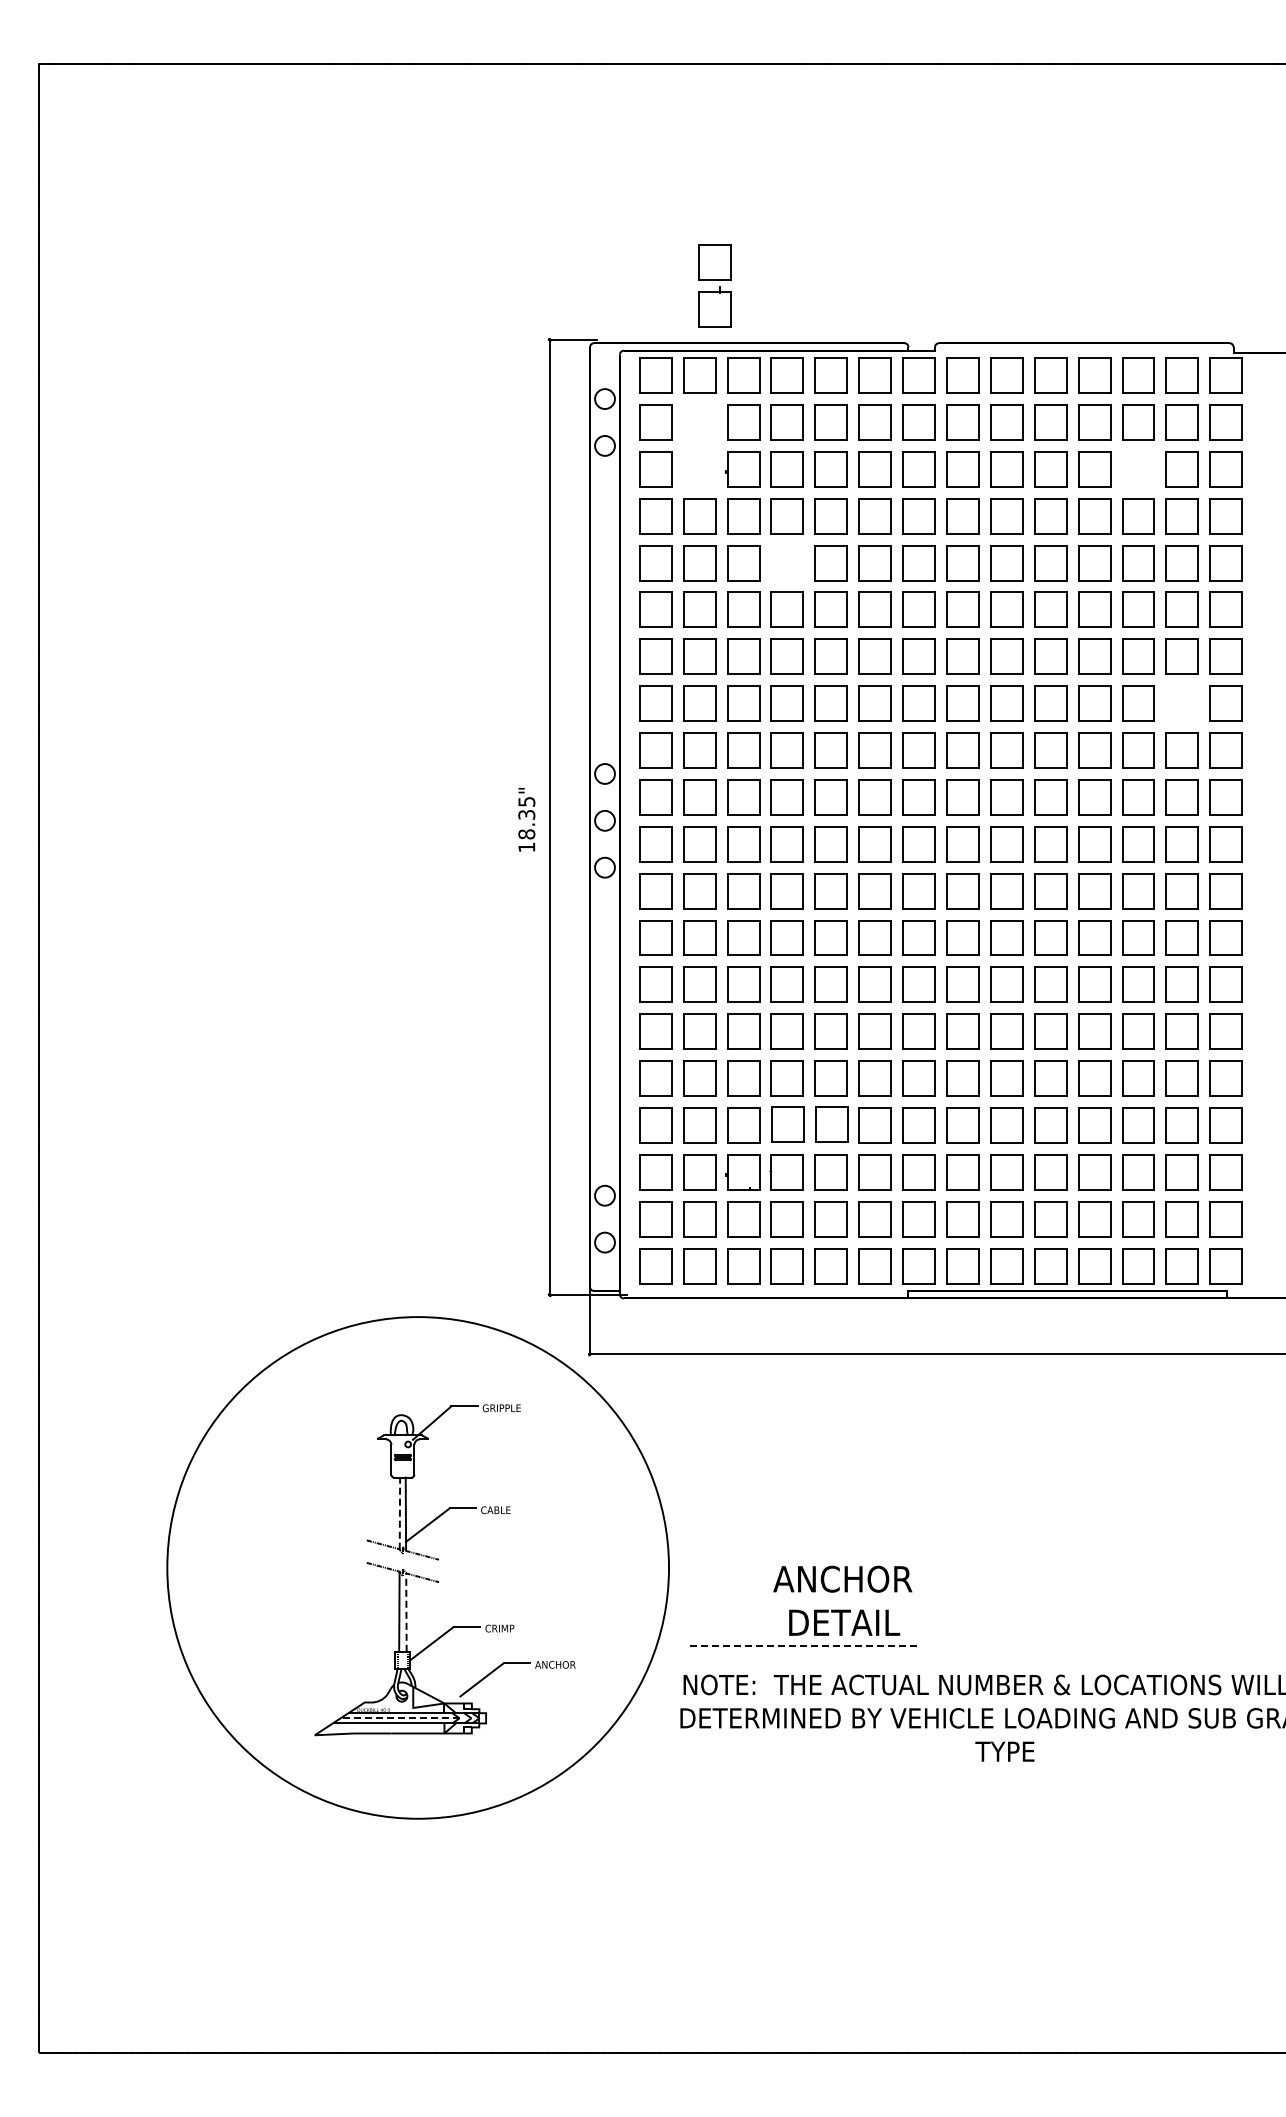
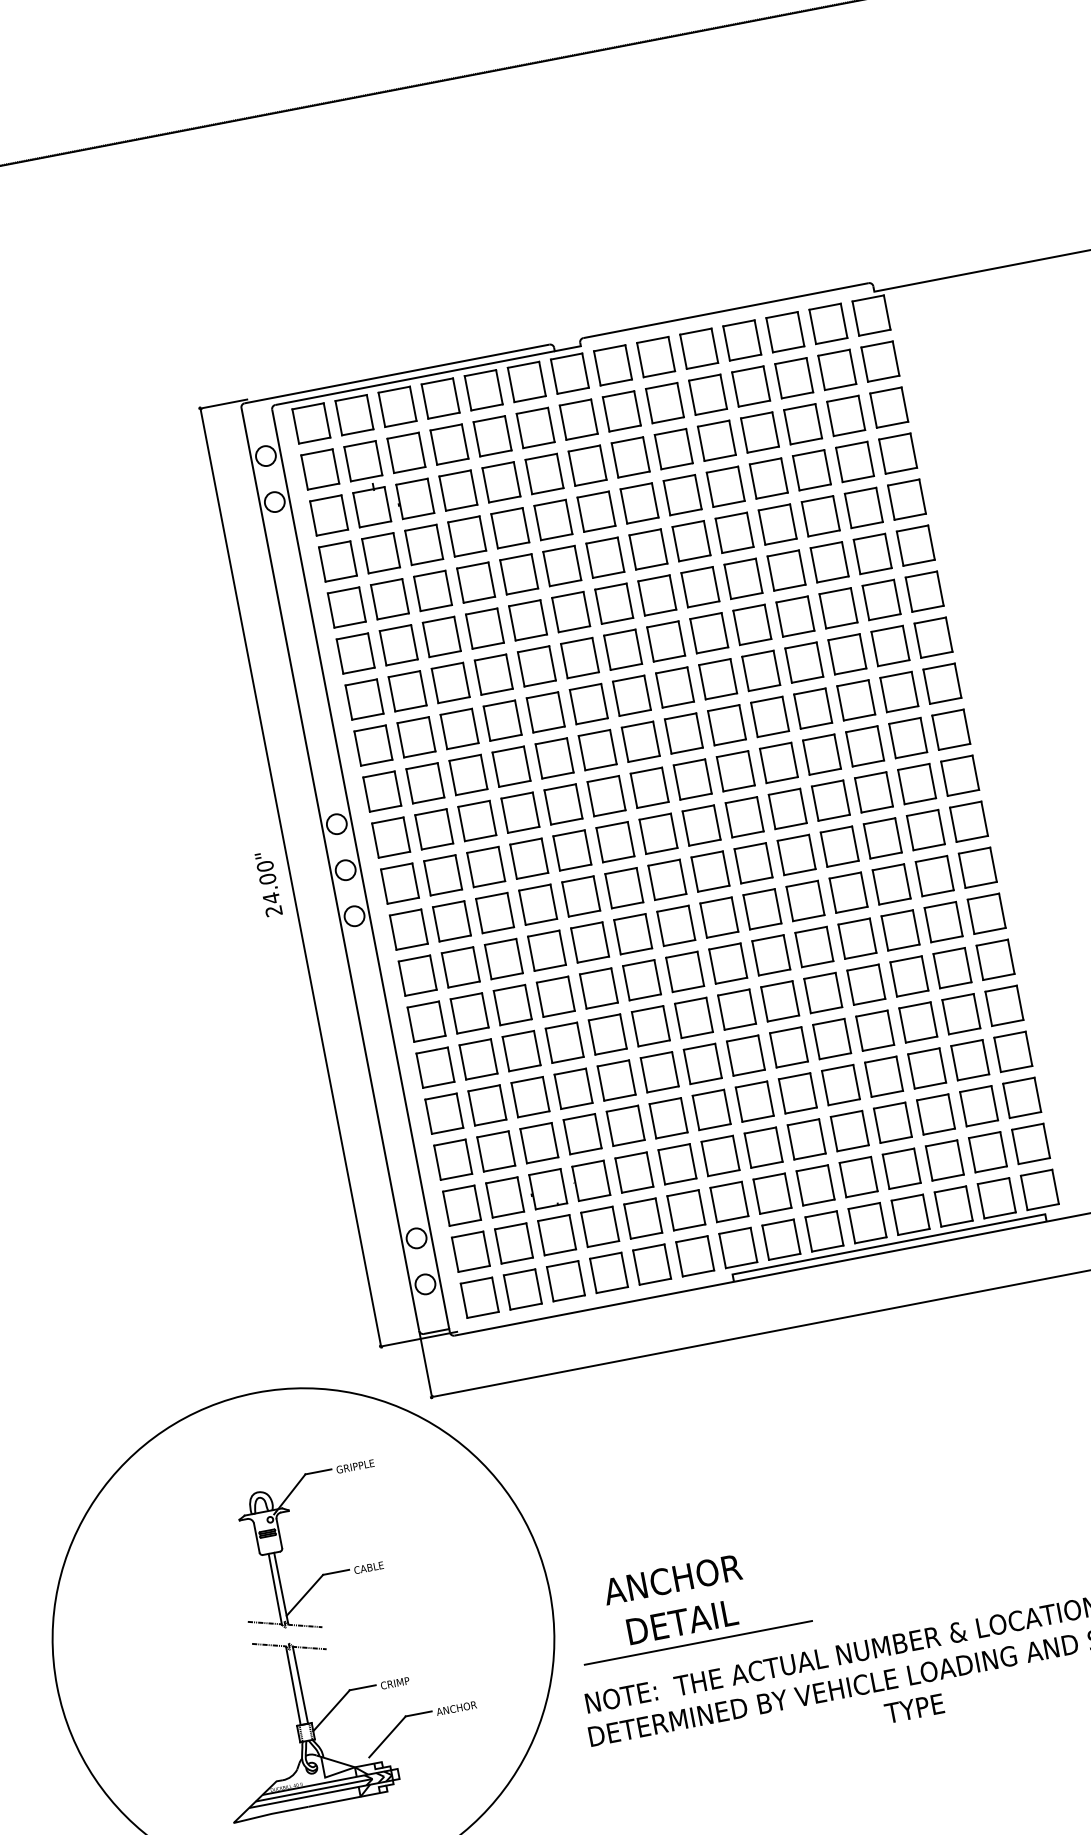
part: (714, 285) -> (367, 483), moved
part: (1138, 469) -> (803, 424), added
part: (786, 563) -> (475, 583), added
part: (1181, 703) -> (889, 646), added
text: (526, 824) -> (269, 888), 18.35" -> 24.00"
line: (399, 1513) -> (274, 1589), dashed -> solid
text: (842, 1600) -> (676, 1600), moved
line: (406, 1611) -> (300, 1684), dashed -> solid
line: (805, 1646) -> (698, 1643), dashed -> solid
line: (399, 1718) -> (313, 1790), dashed -> solid

